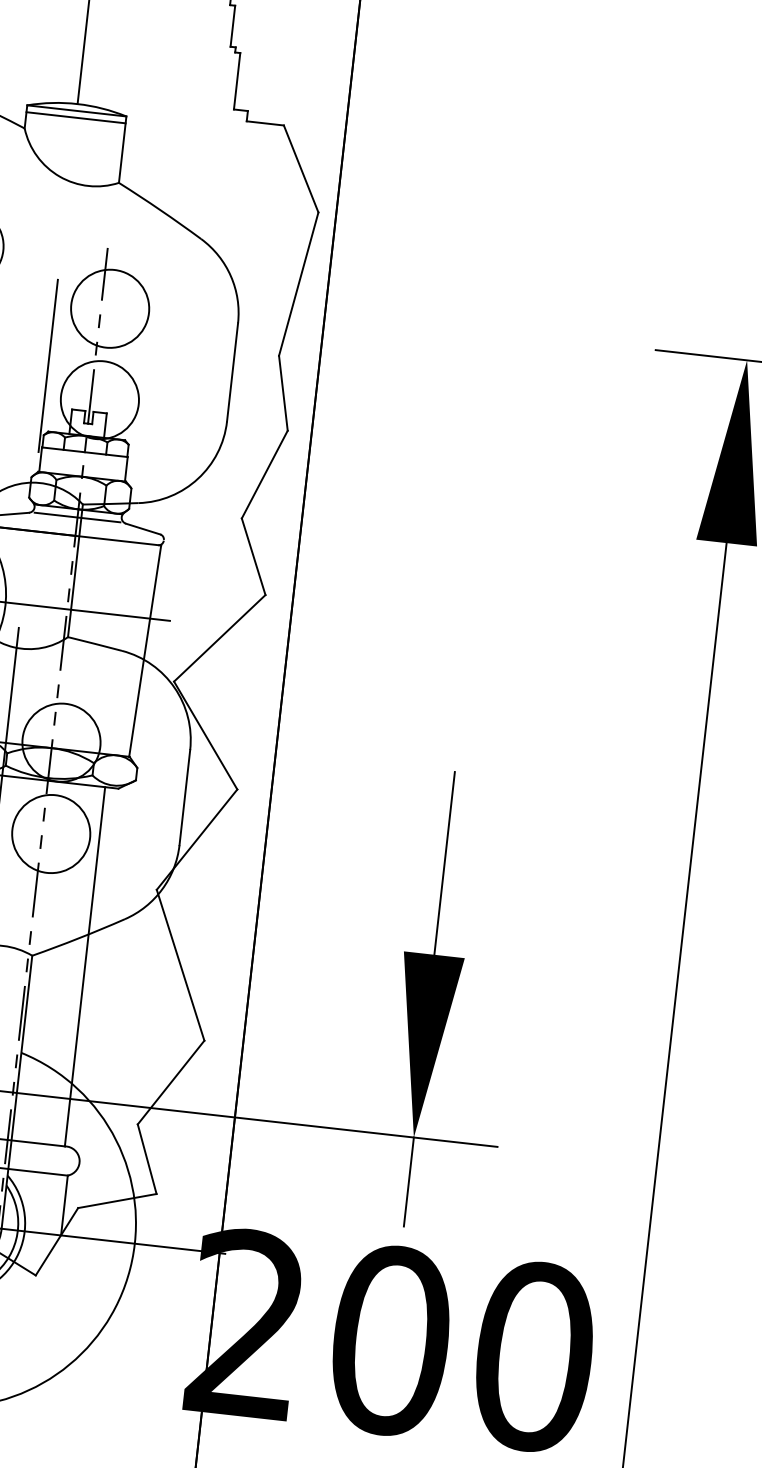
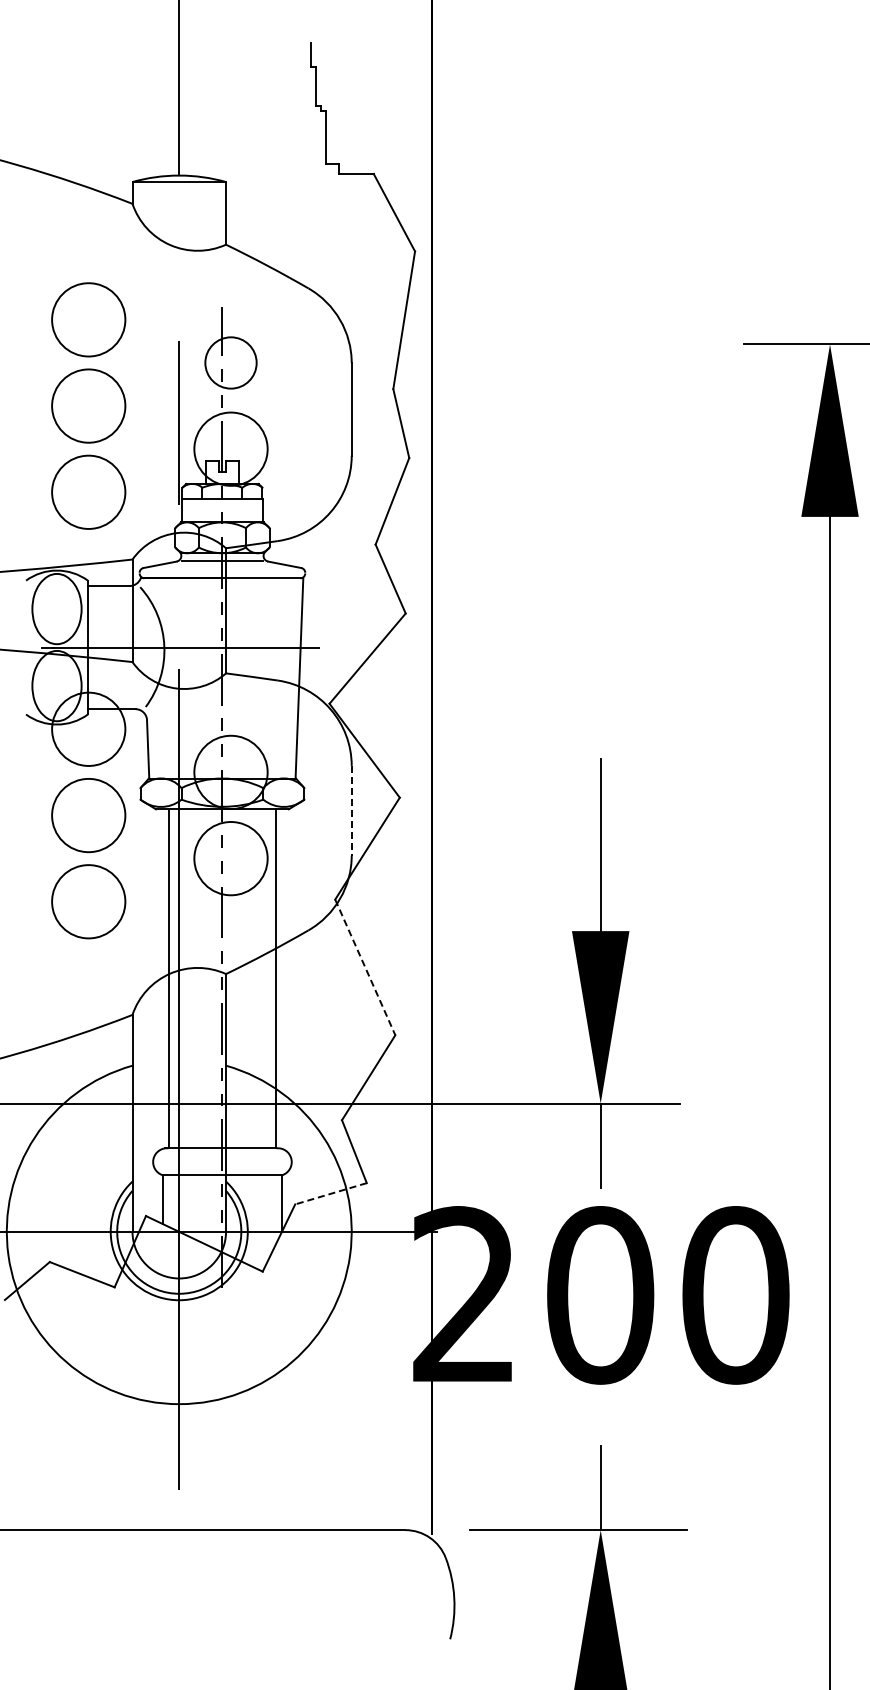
line: (76, 117) -> (179, 188), removed
circle: (109, 308) -> (230, 362), size x0.7
line: (184, 797) -> (351, 810), solid -> dashed
line: (180, 965) -> (365, 967), solid -> dashed
line: (116, 1200) -> (330, 1193), solid -> dashed

